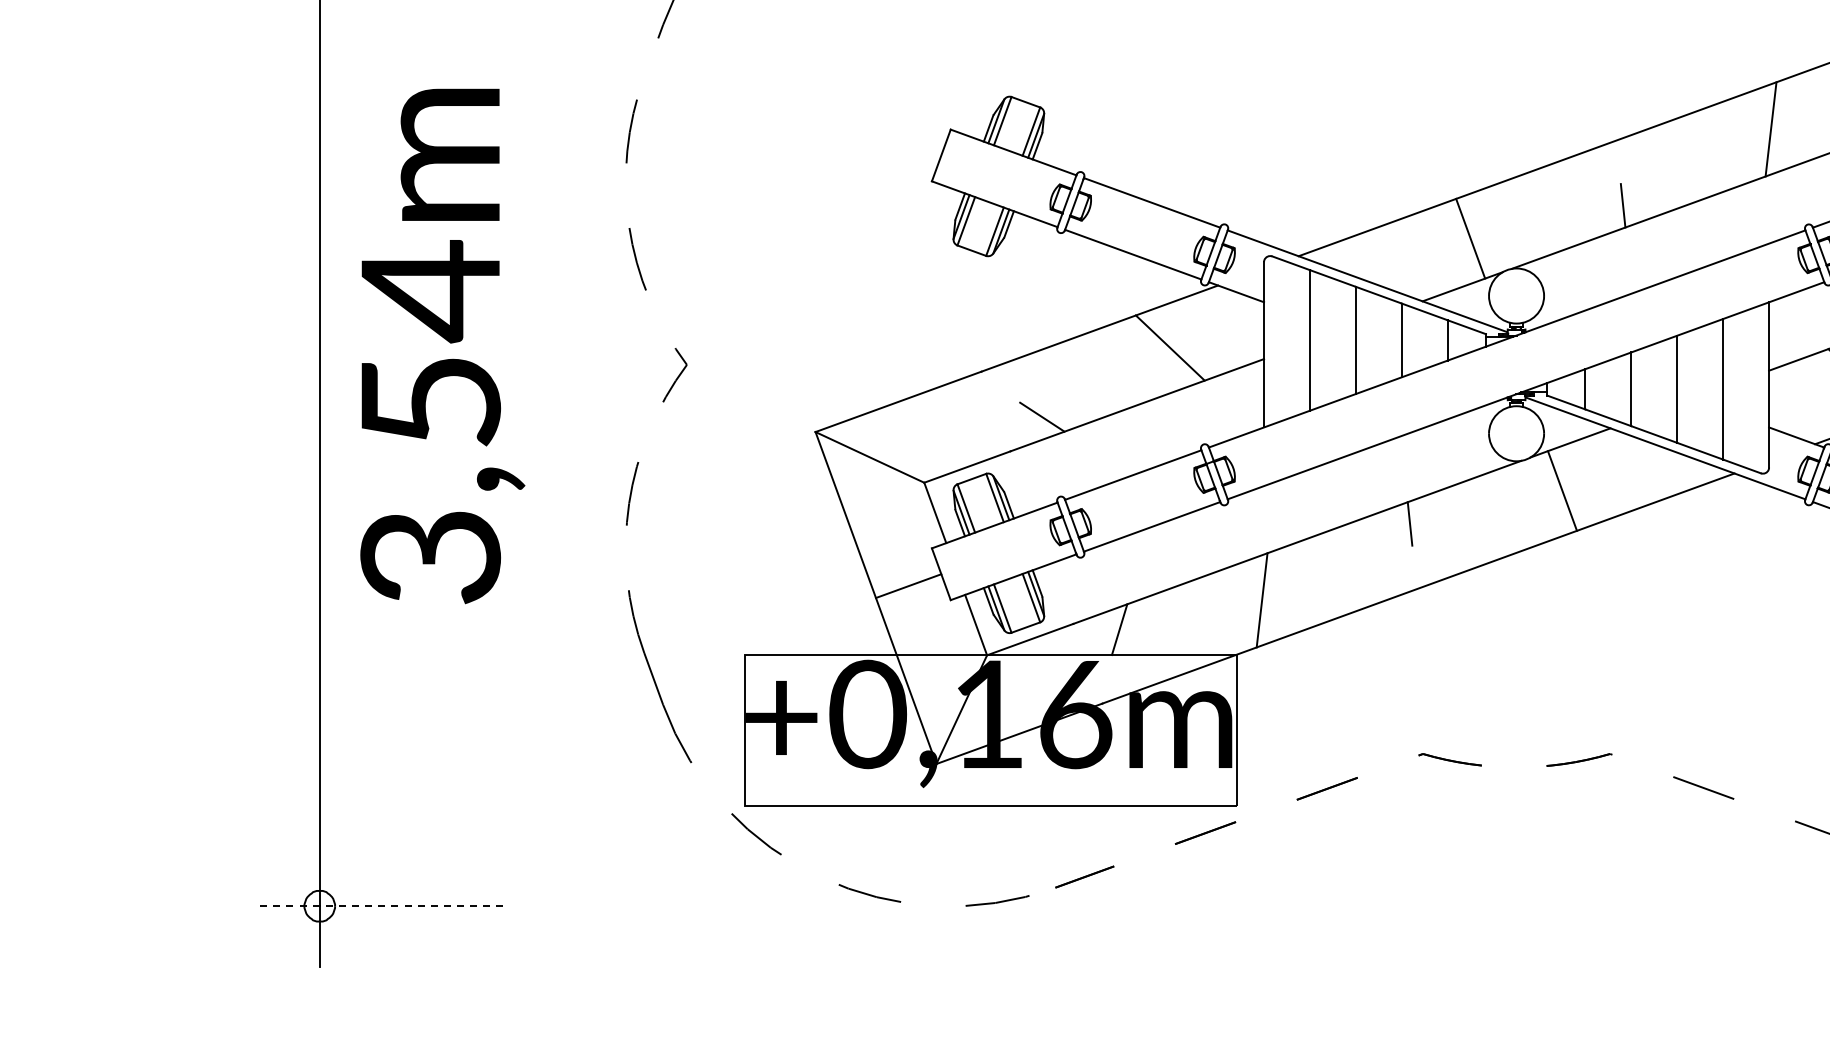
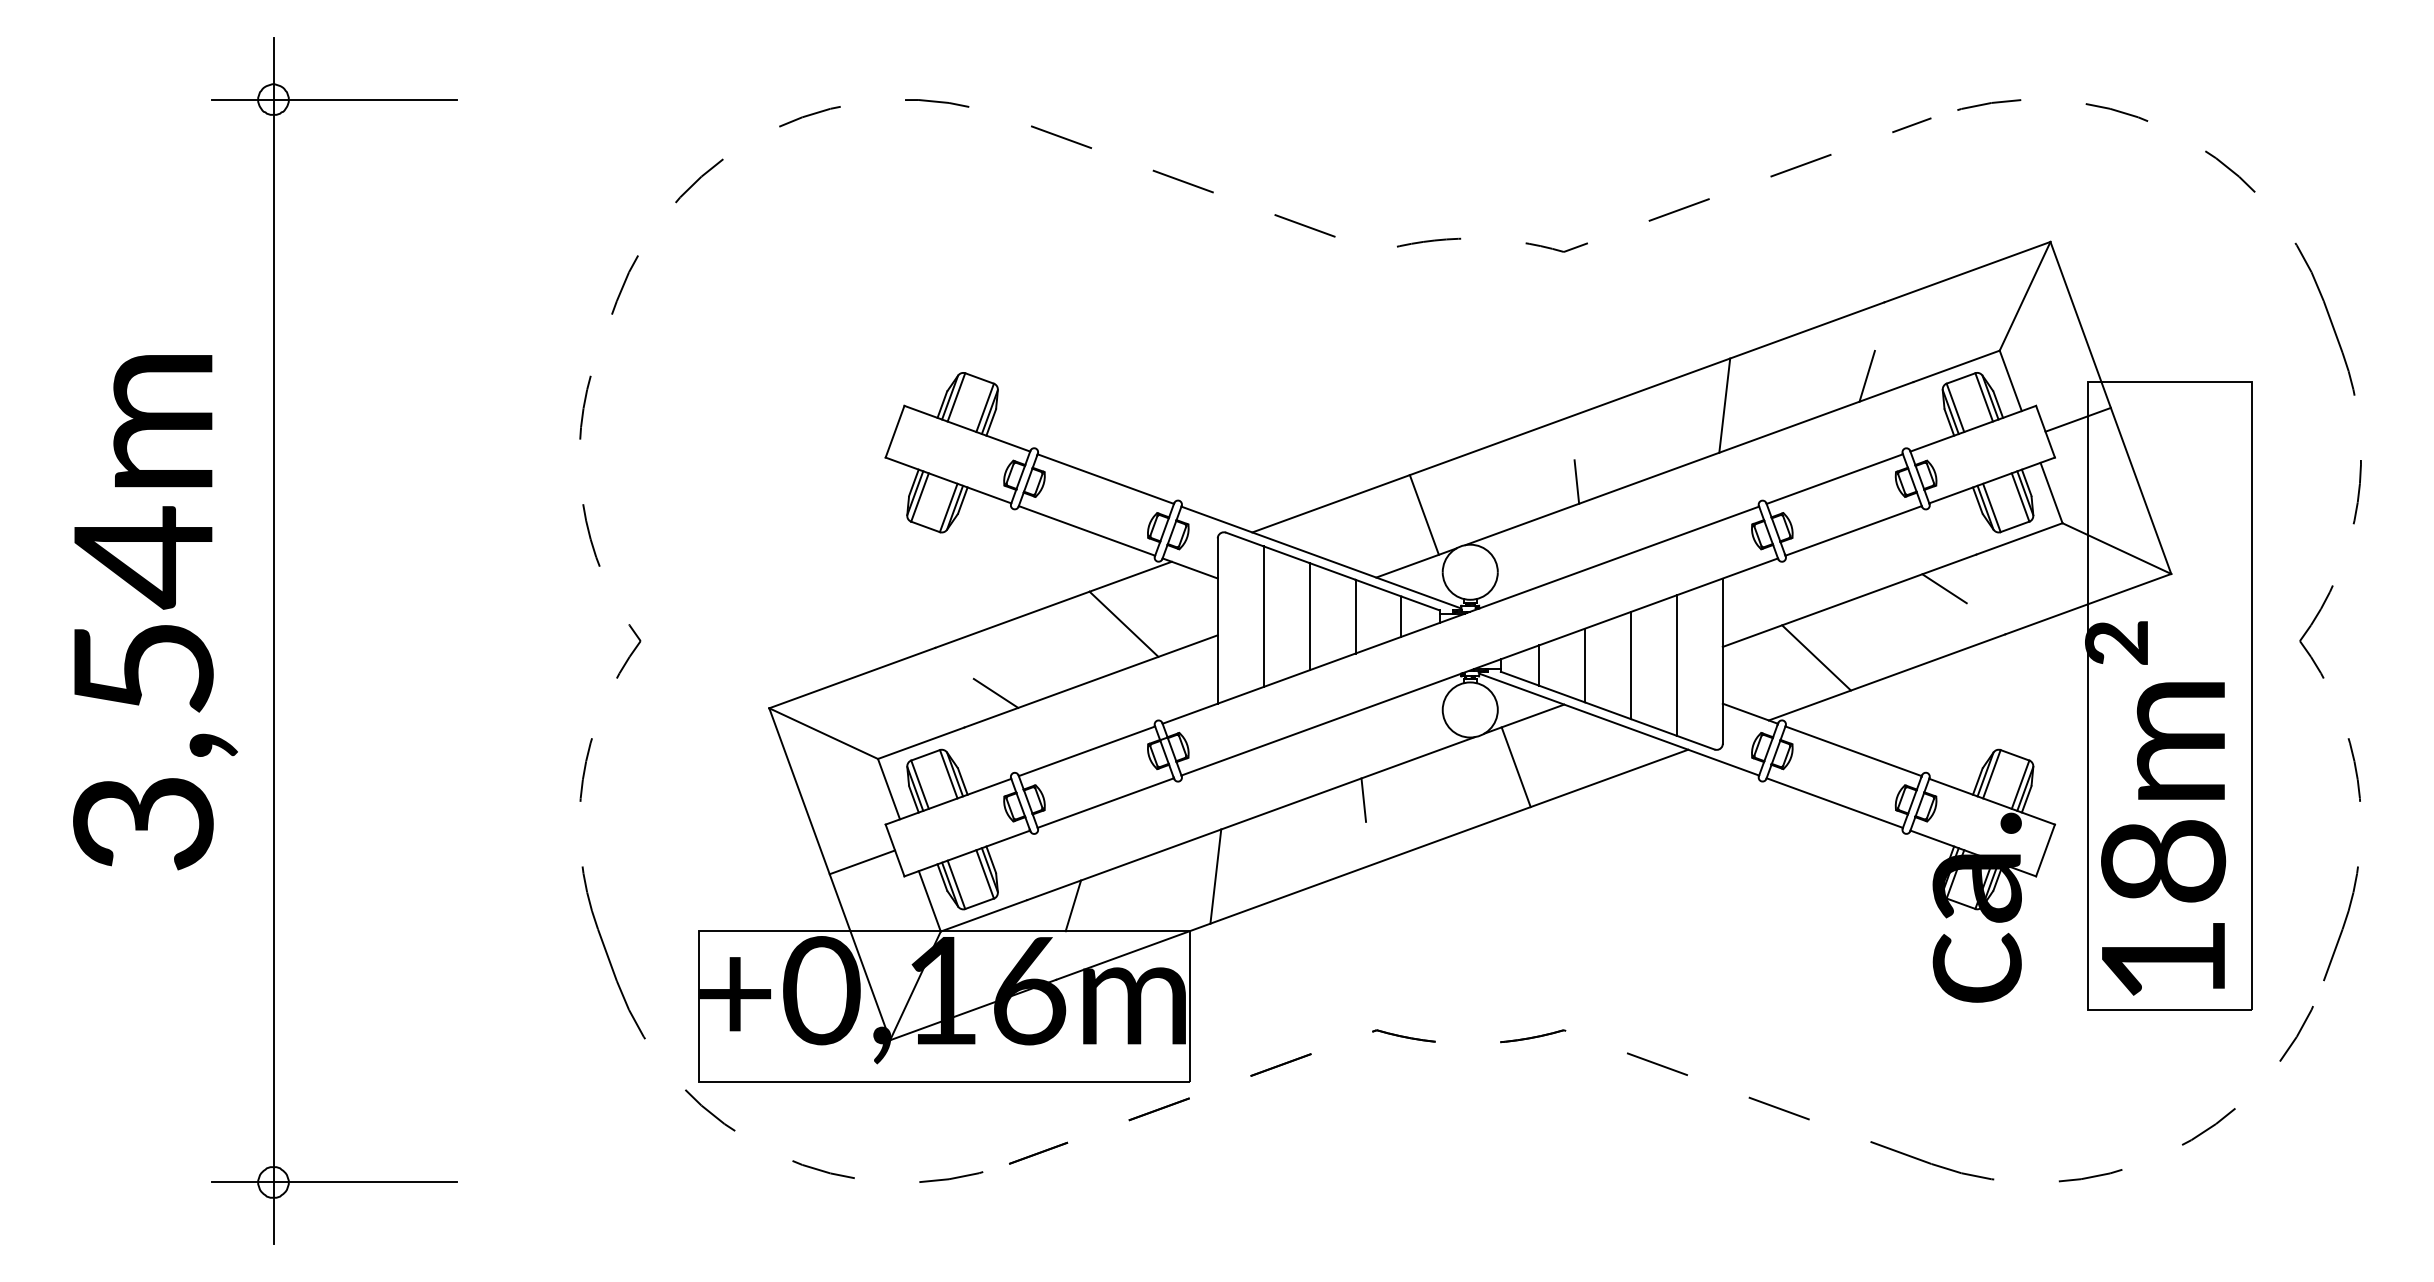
text: (442, 346) -> (155, 612), moved
line: (380, 906) -> (334, 1182), dashed -> solid

